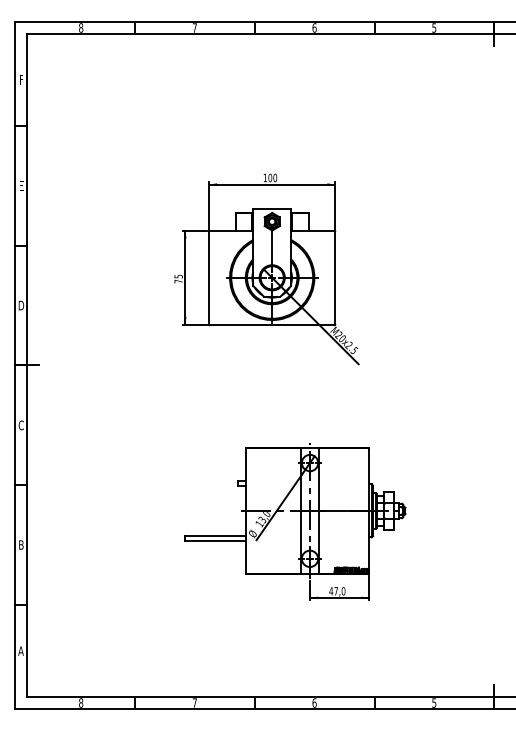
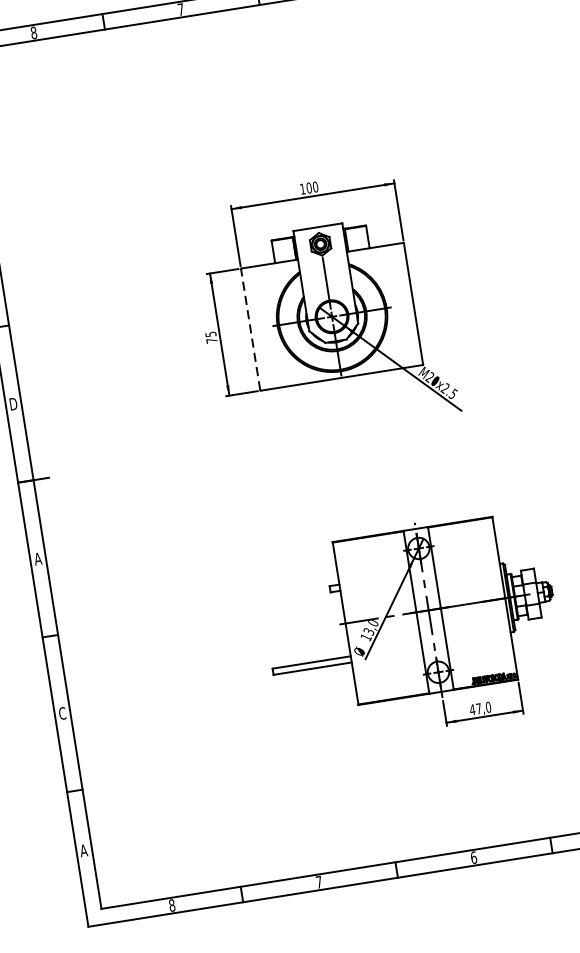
line: (209, 277) -> (250, 329), solid -> dashed
text: (20, 425) -> (36, 559), C -> A
text: (20, 544) -> (61, 713), B -> C

